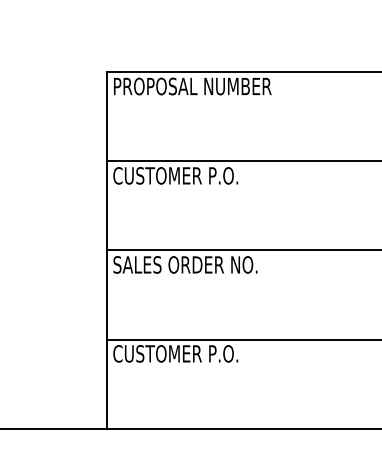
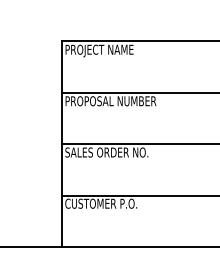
text: (207, 87) -> (119, 50), PROPOSAL NUMBER -> PROJECT NAME
text: (191, 176) -> (110, 101), CUSTOMER P.O. -> PROPOSAL NUMBER

